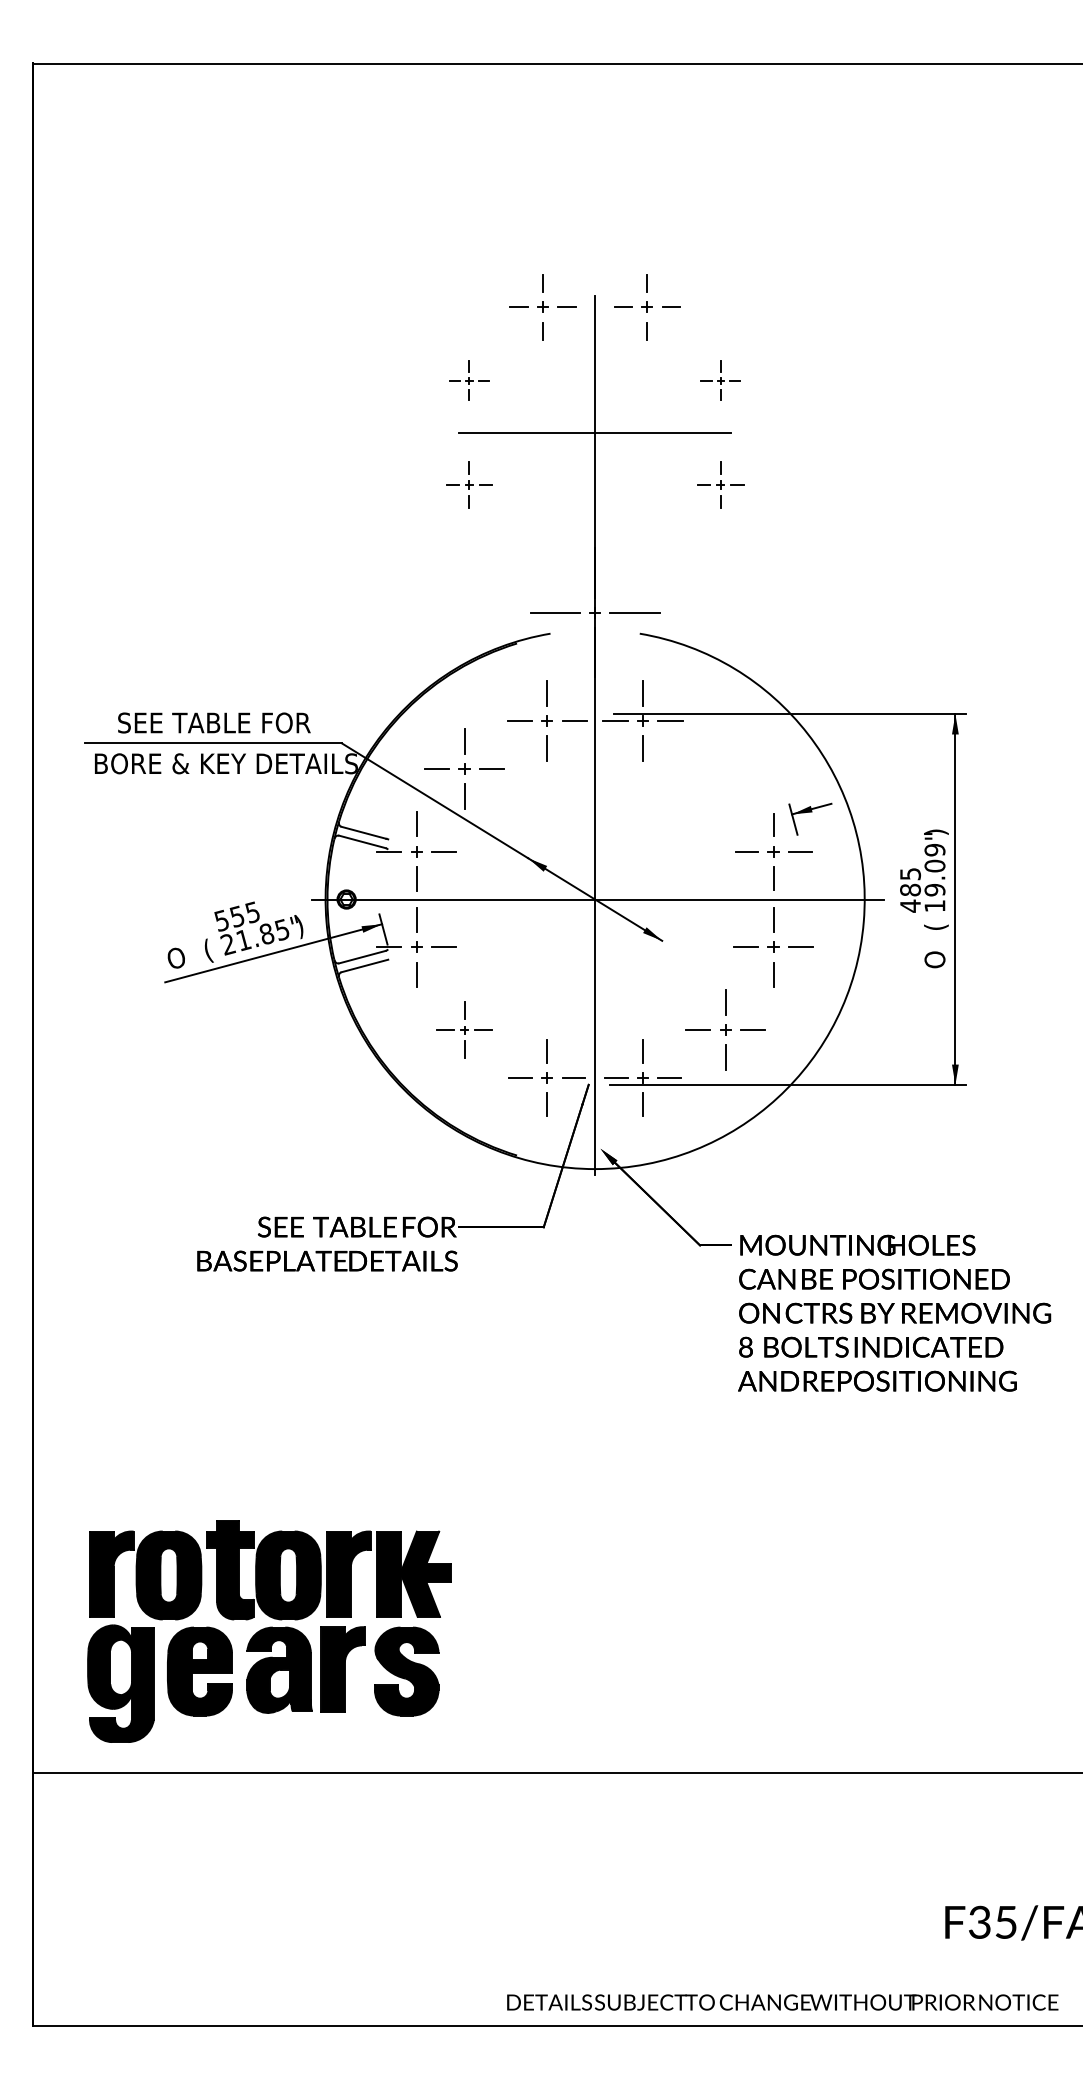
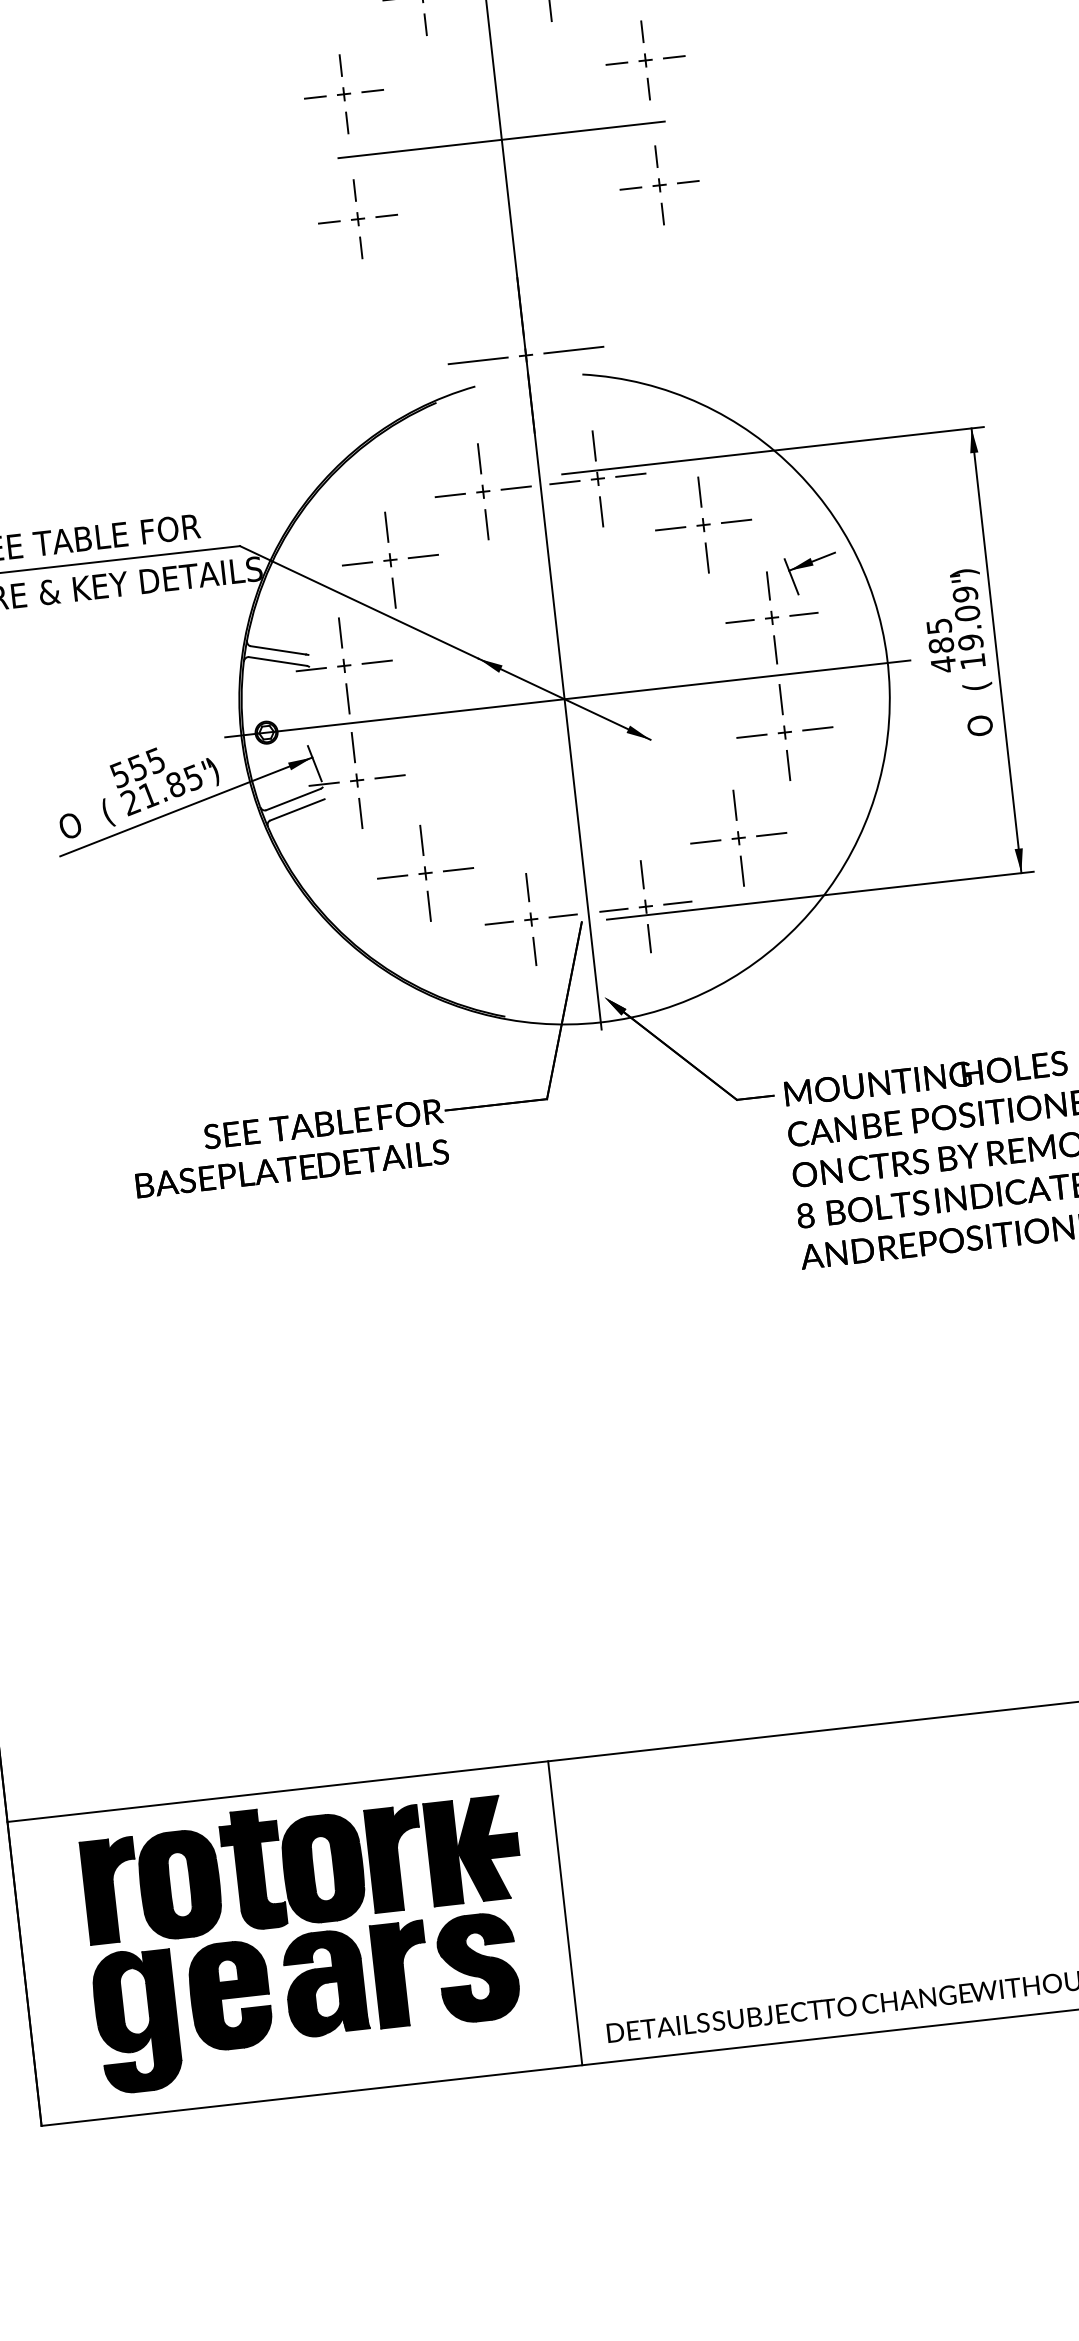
part: (469, 380) -> (344, 93), size x1.67
part: (720, 380) -> (645, 60), size x1.67
part: (469, 484) -> (358, 218), size x1.43
part: (720, 484) -> (659, 184), size x1.43
part: (725, 768) -> (703, 524), added
part: (464, 1029) -> (425, 872), size x1.43
part: (269, 1631) -> (308, 1938), moved
line: (483, 1899) -> (565, 1913), added

